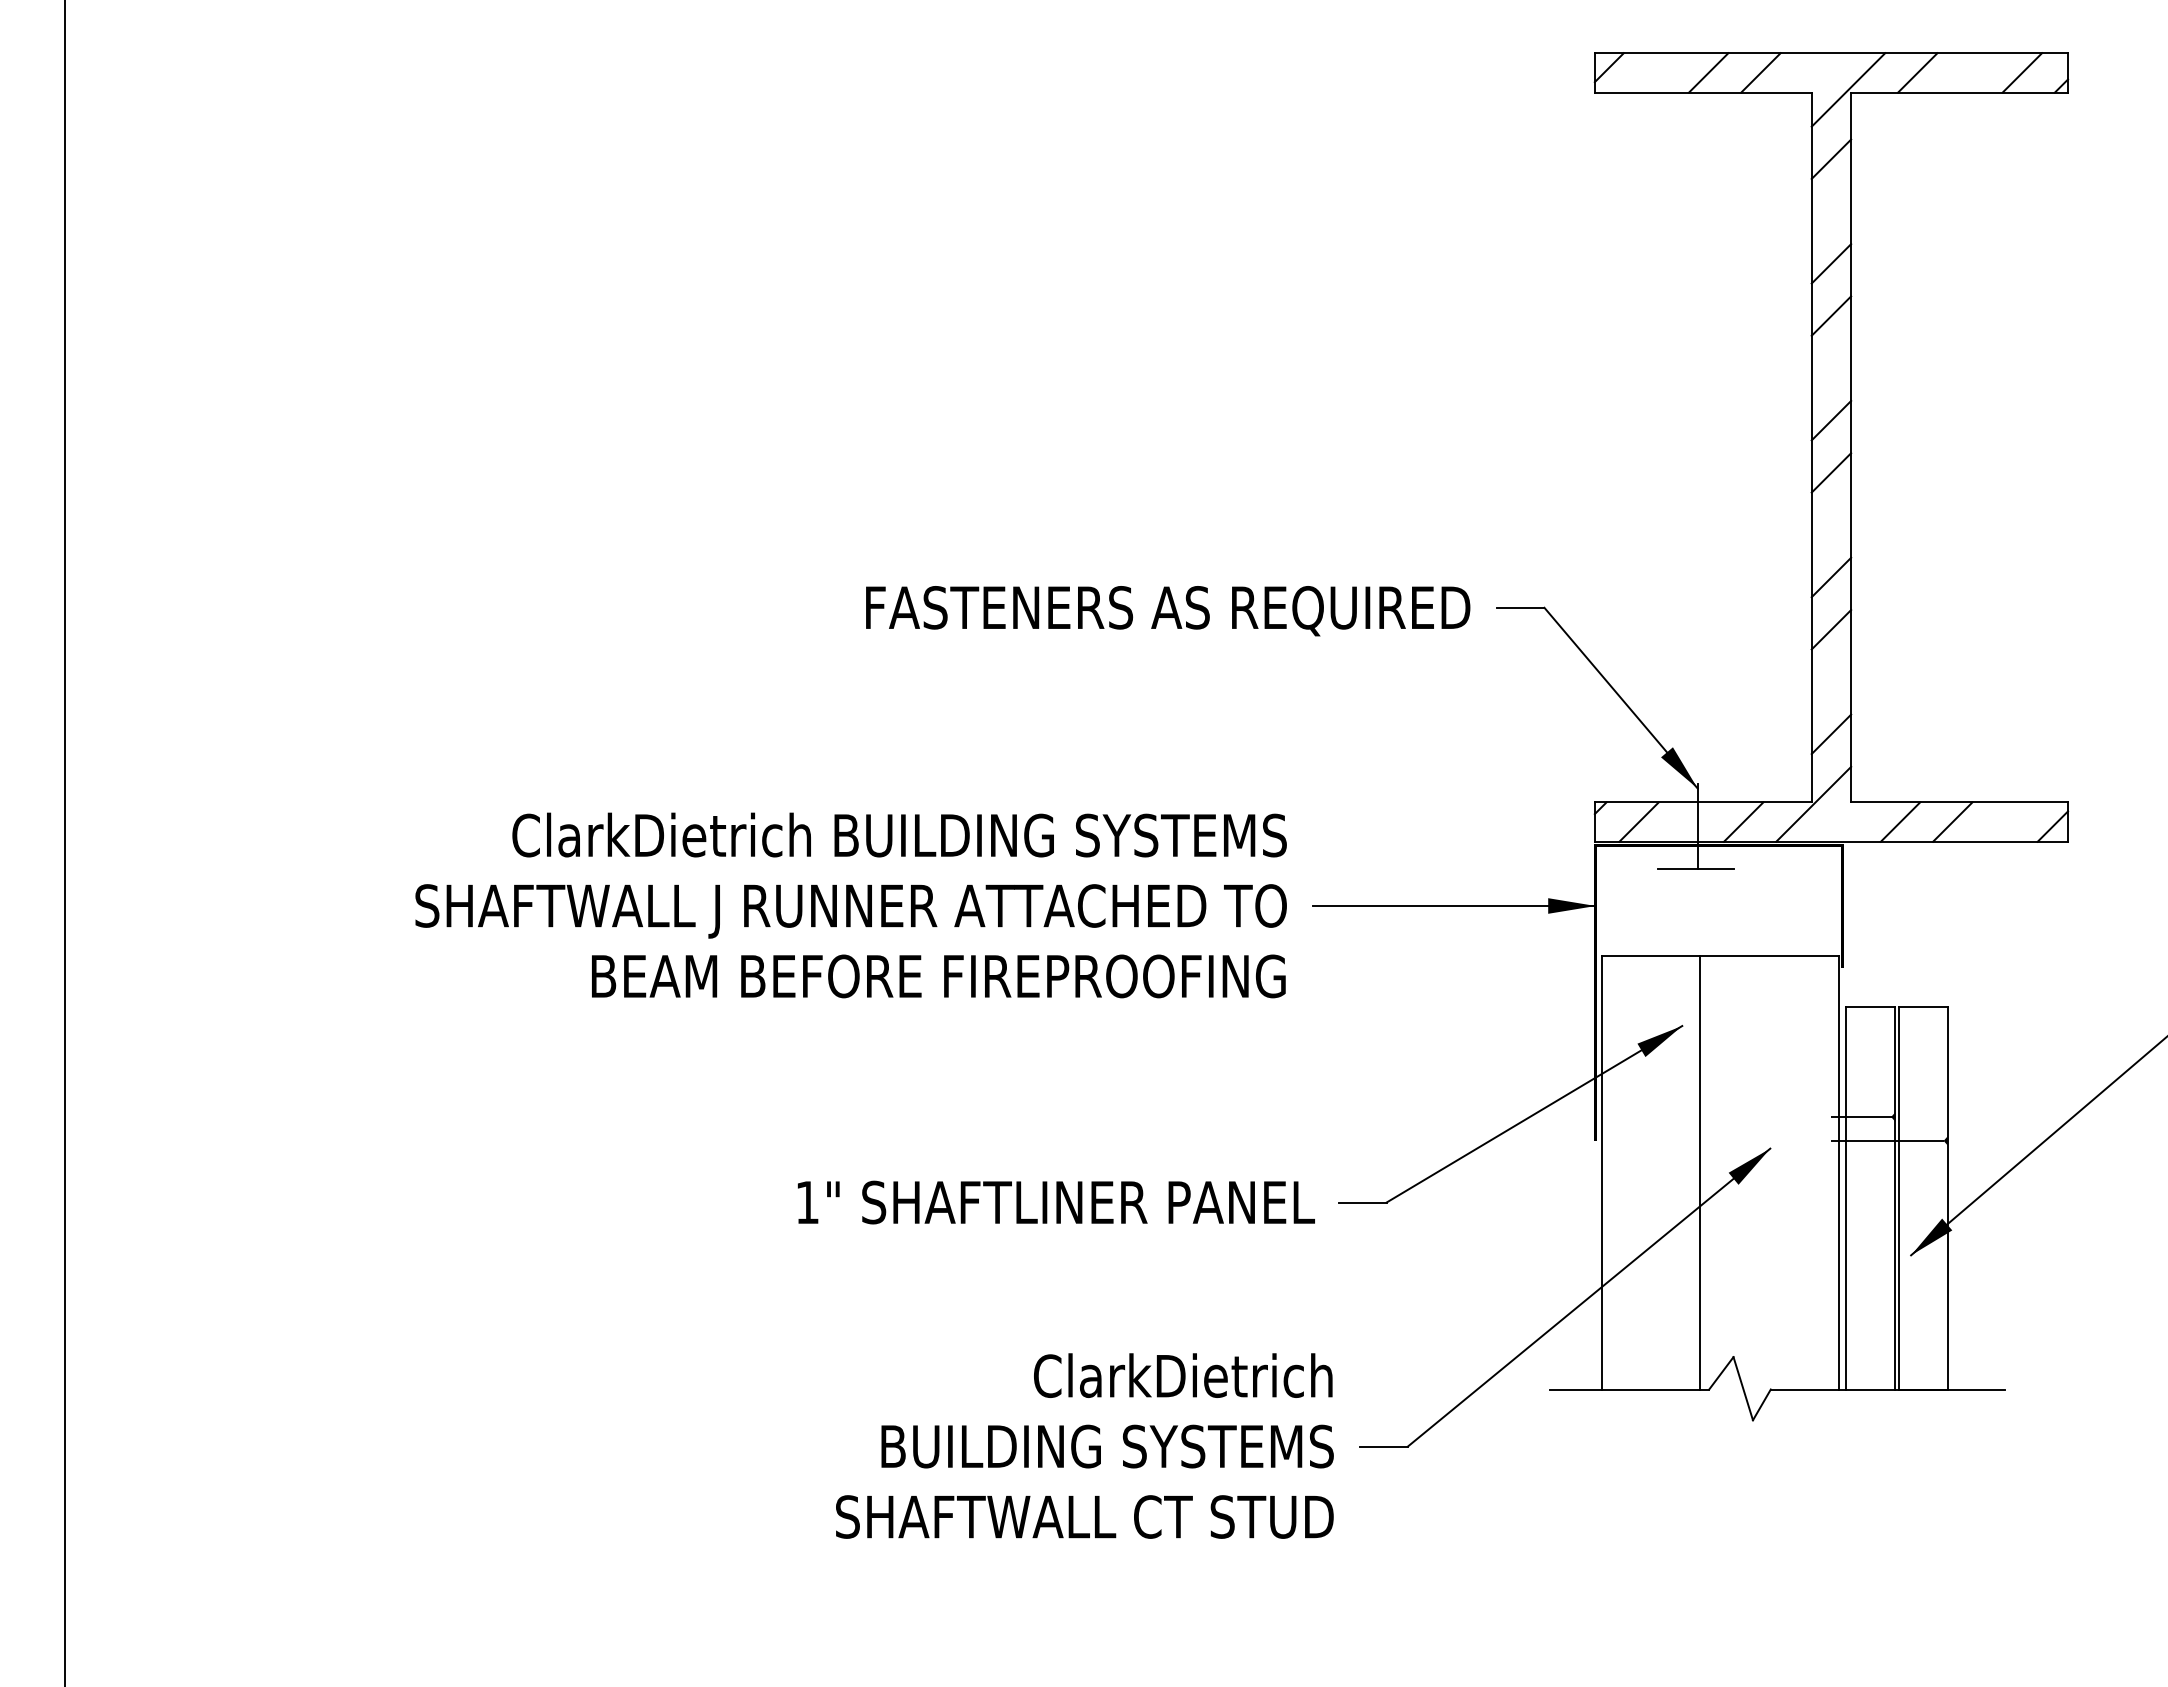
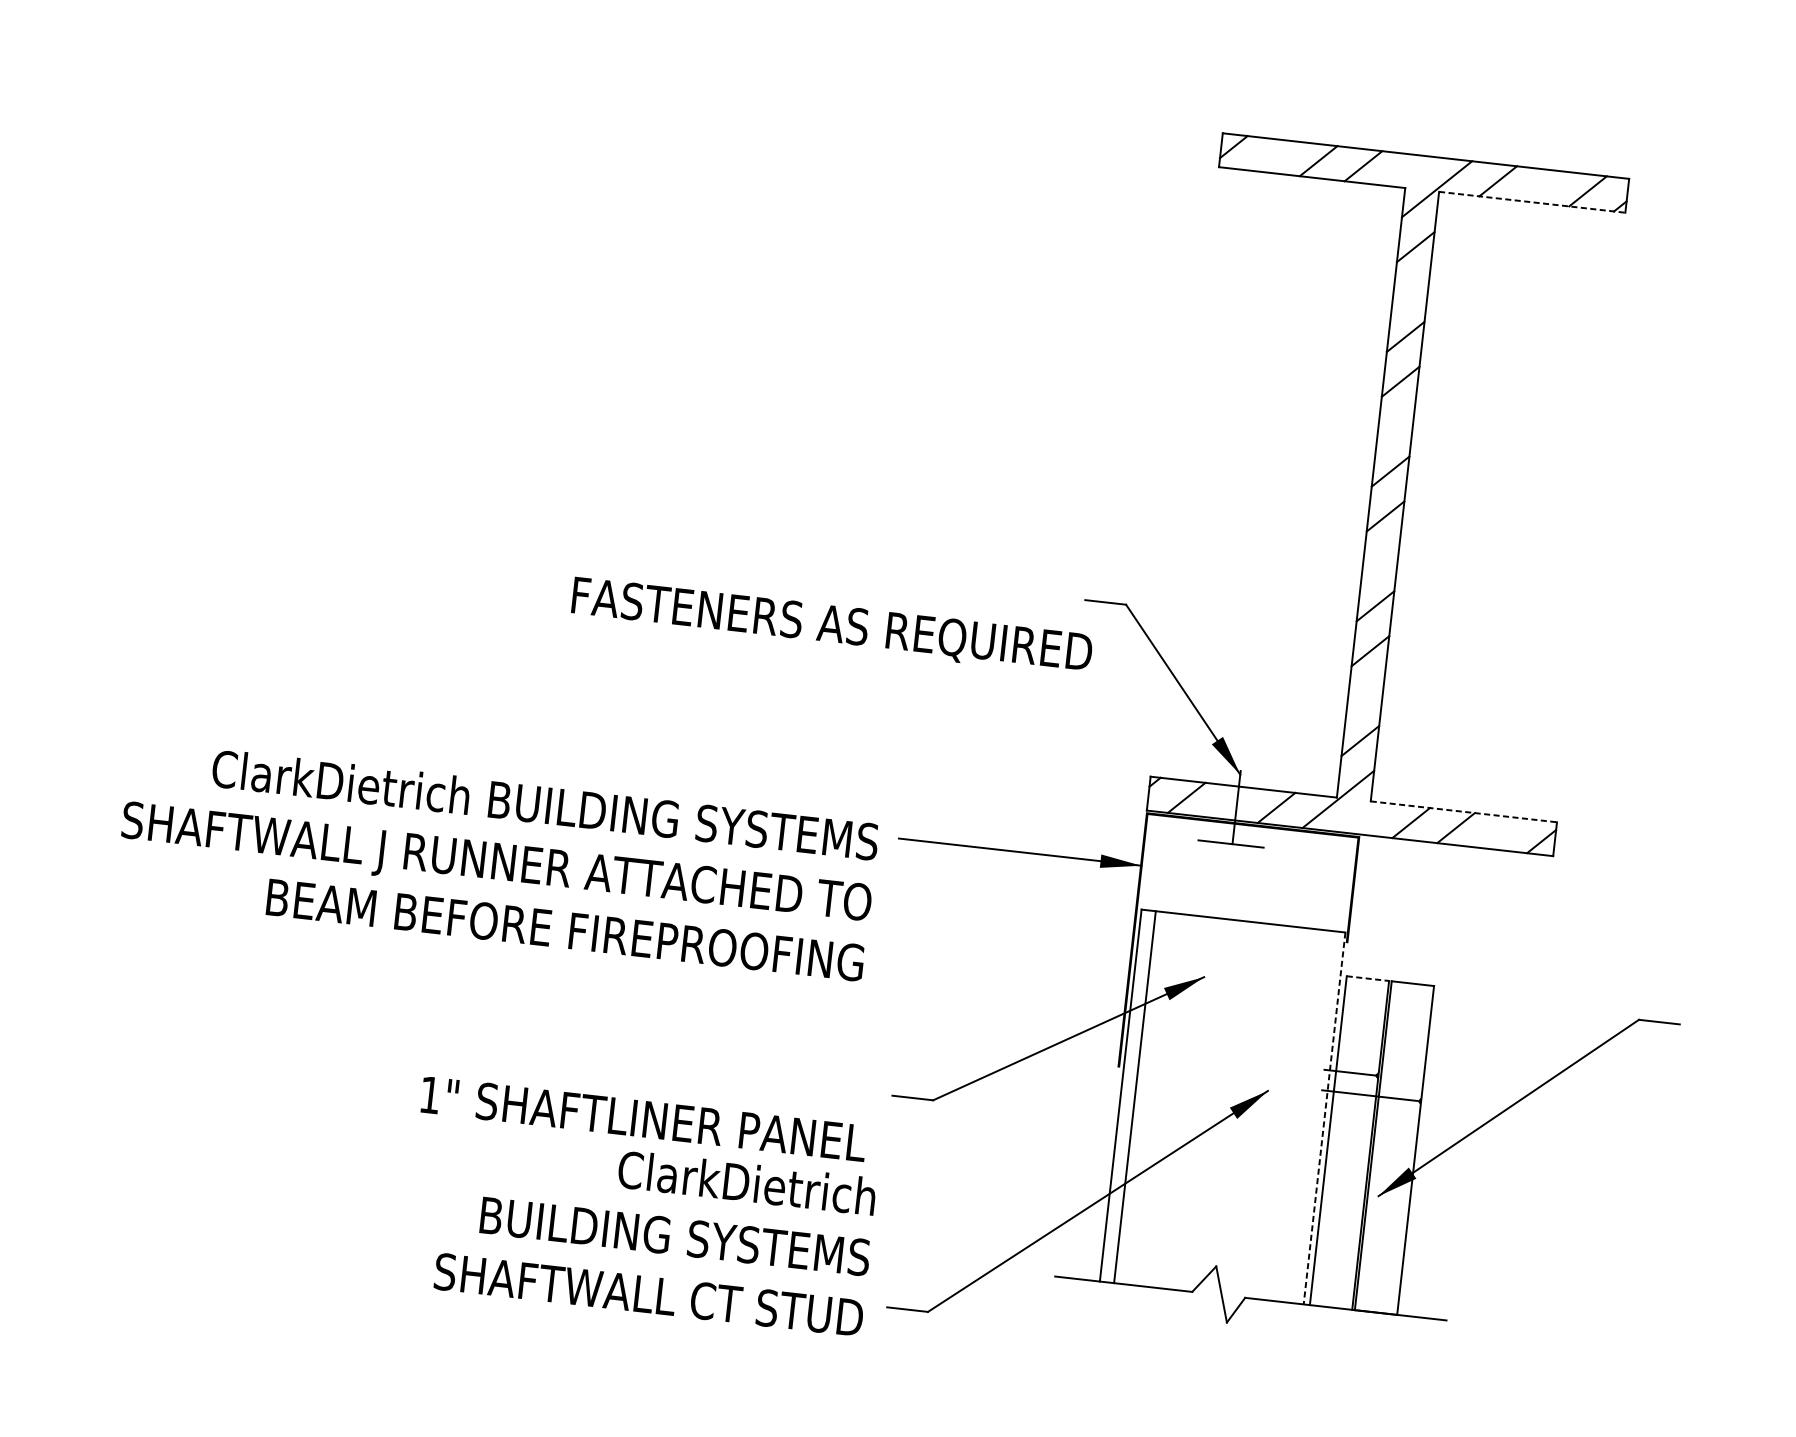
line: (1960, 92) -> (1533, 202), solid -> dashed
text: (1168, 611) -> (832, 627), moved
line: (1960, 802) -> (1464, 812), solid -> dashed
text: (850, 905) -> (496, 860), moved
line: (1870, 1006) -> (1367, 978), solid -> dashed
line: (1700, 1172) -> (1135, 1096), moved
line: (1838, 1172) -> (1324, 1118), solid -> dashed
text: (1055, 1202) -> (643, 1119), moved
text: (1084, 1445) -> (655, 1233), moved

